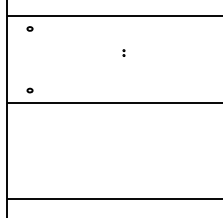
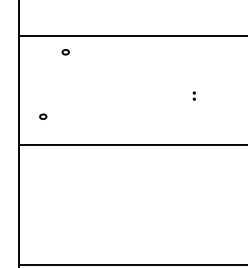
part: (29, 28) -> (65, 51), moved
part: (123, 52) -> (193, 95), moved
part: (29, 90) -> (42, 116), moved

